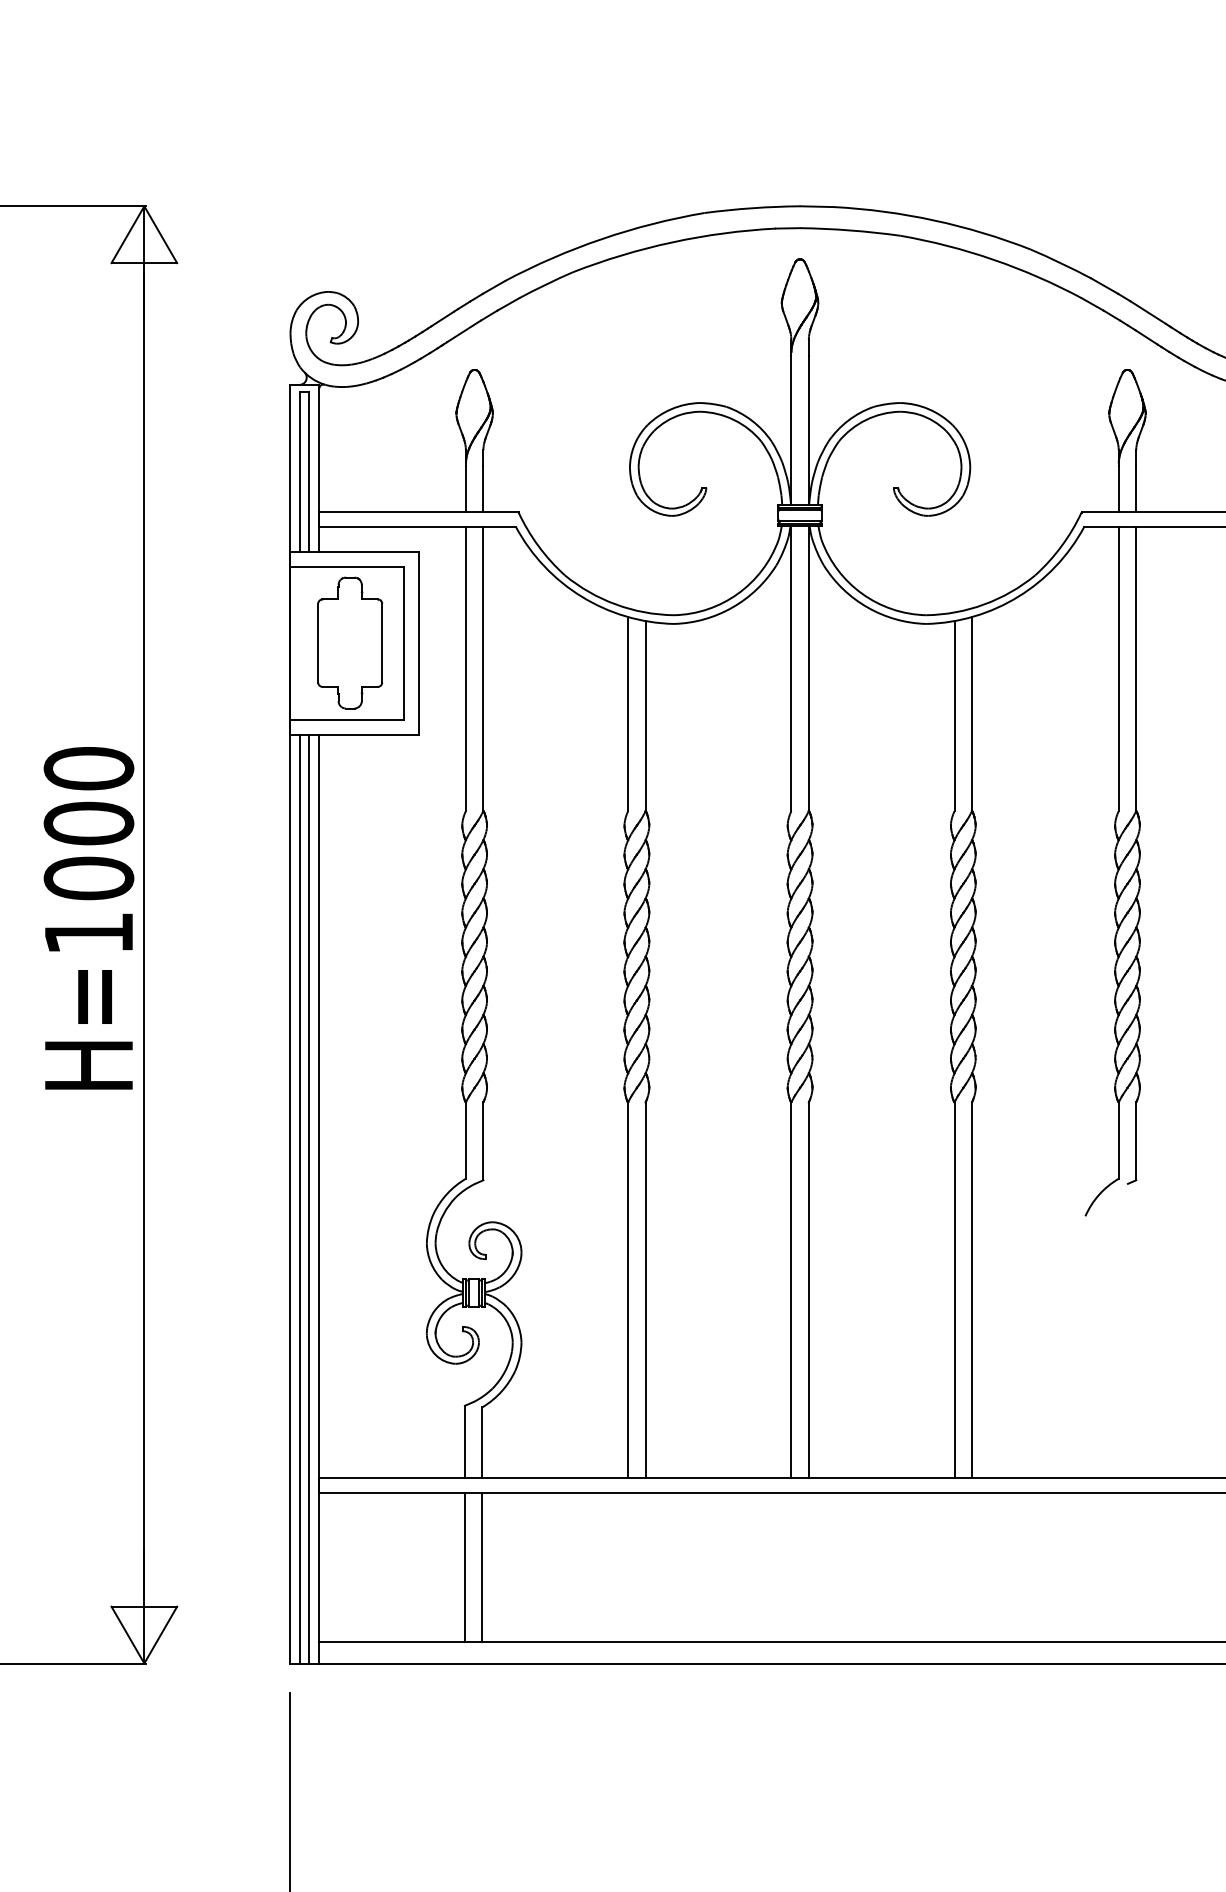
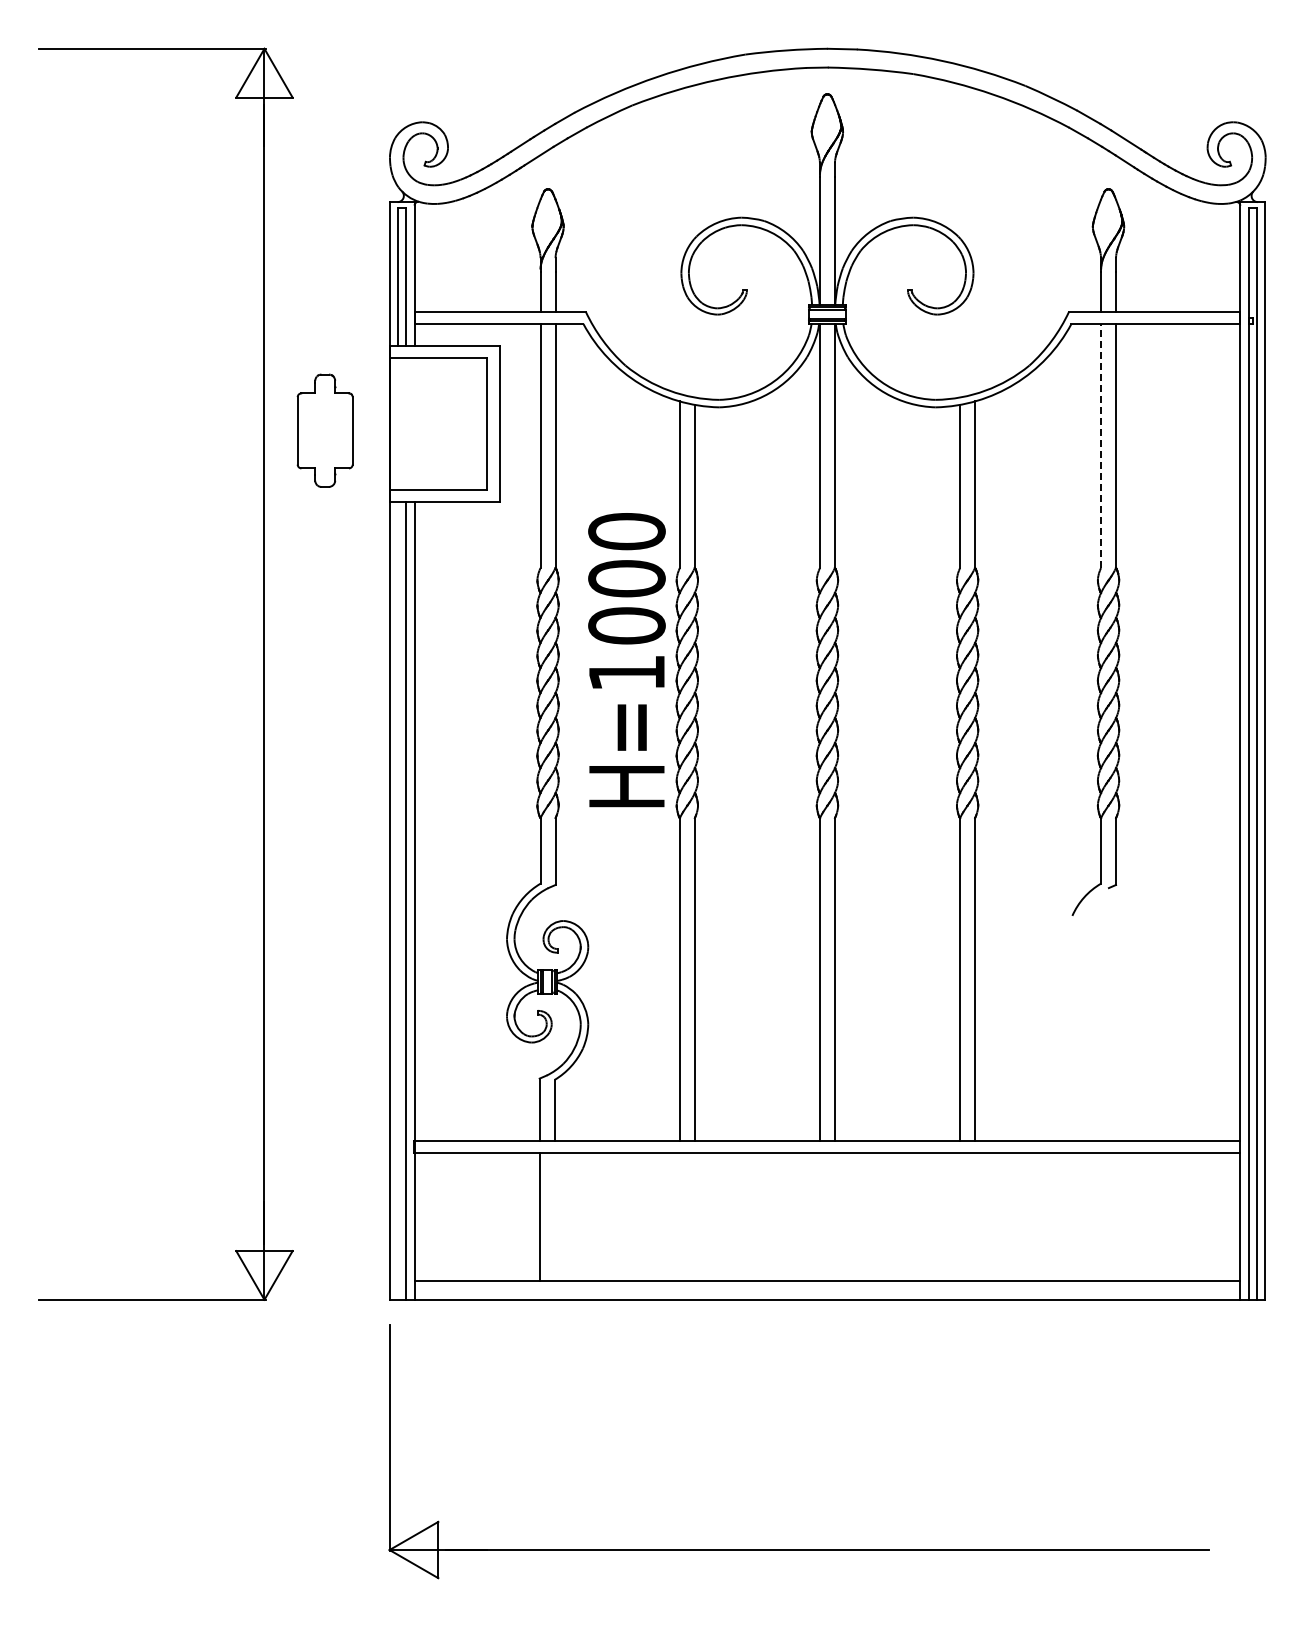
part: (349, 642) -> (324, 430), moved
line: (1119, 668) -> (1101, 445), solid -> dashed
text: (88, 918) -> (626, 660), moved
line: (299, 1198) -> (397, 900), removed
line: (482, 1567) -> (554, 1217), removed

